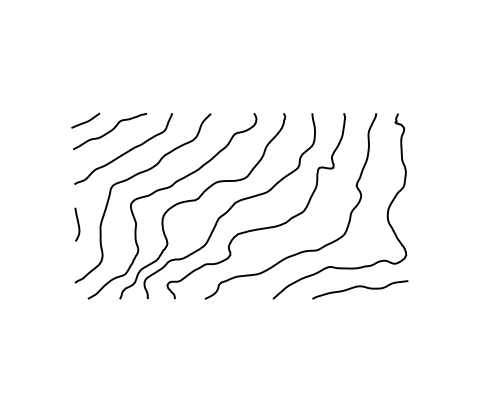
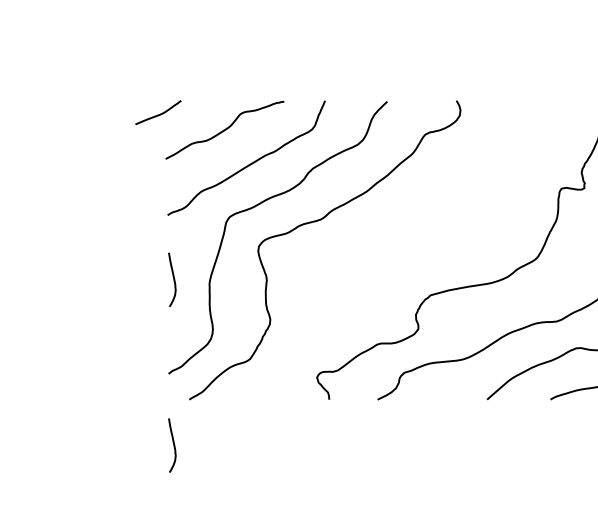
curve: (85, 121) -> (158, 113), moved
part: (224, 212) -> (409, 260), removed
curve: (77, 327) -> (172, 445), added

